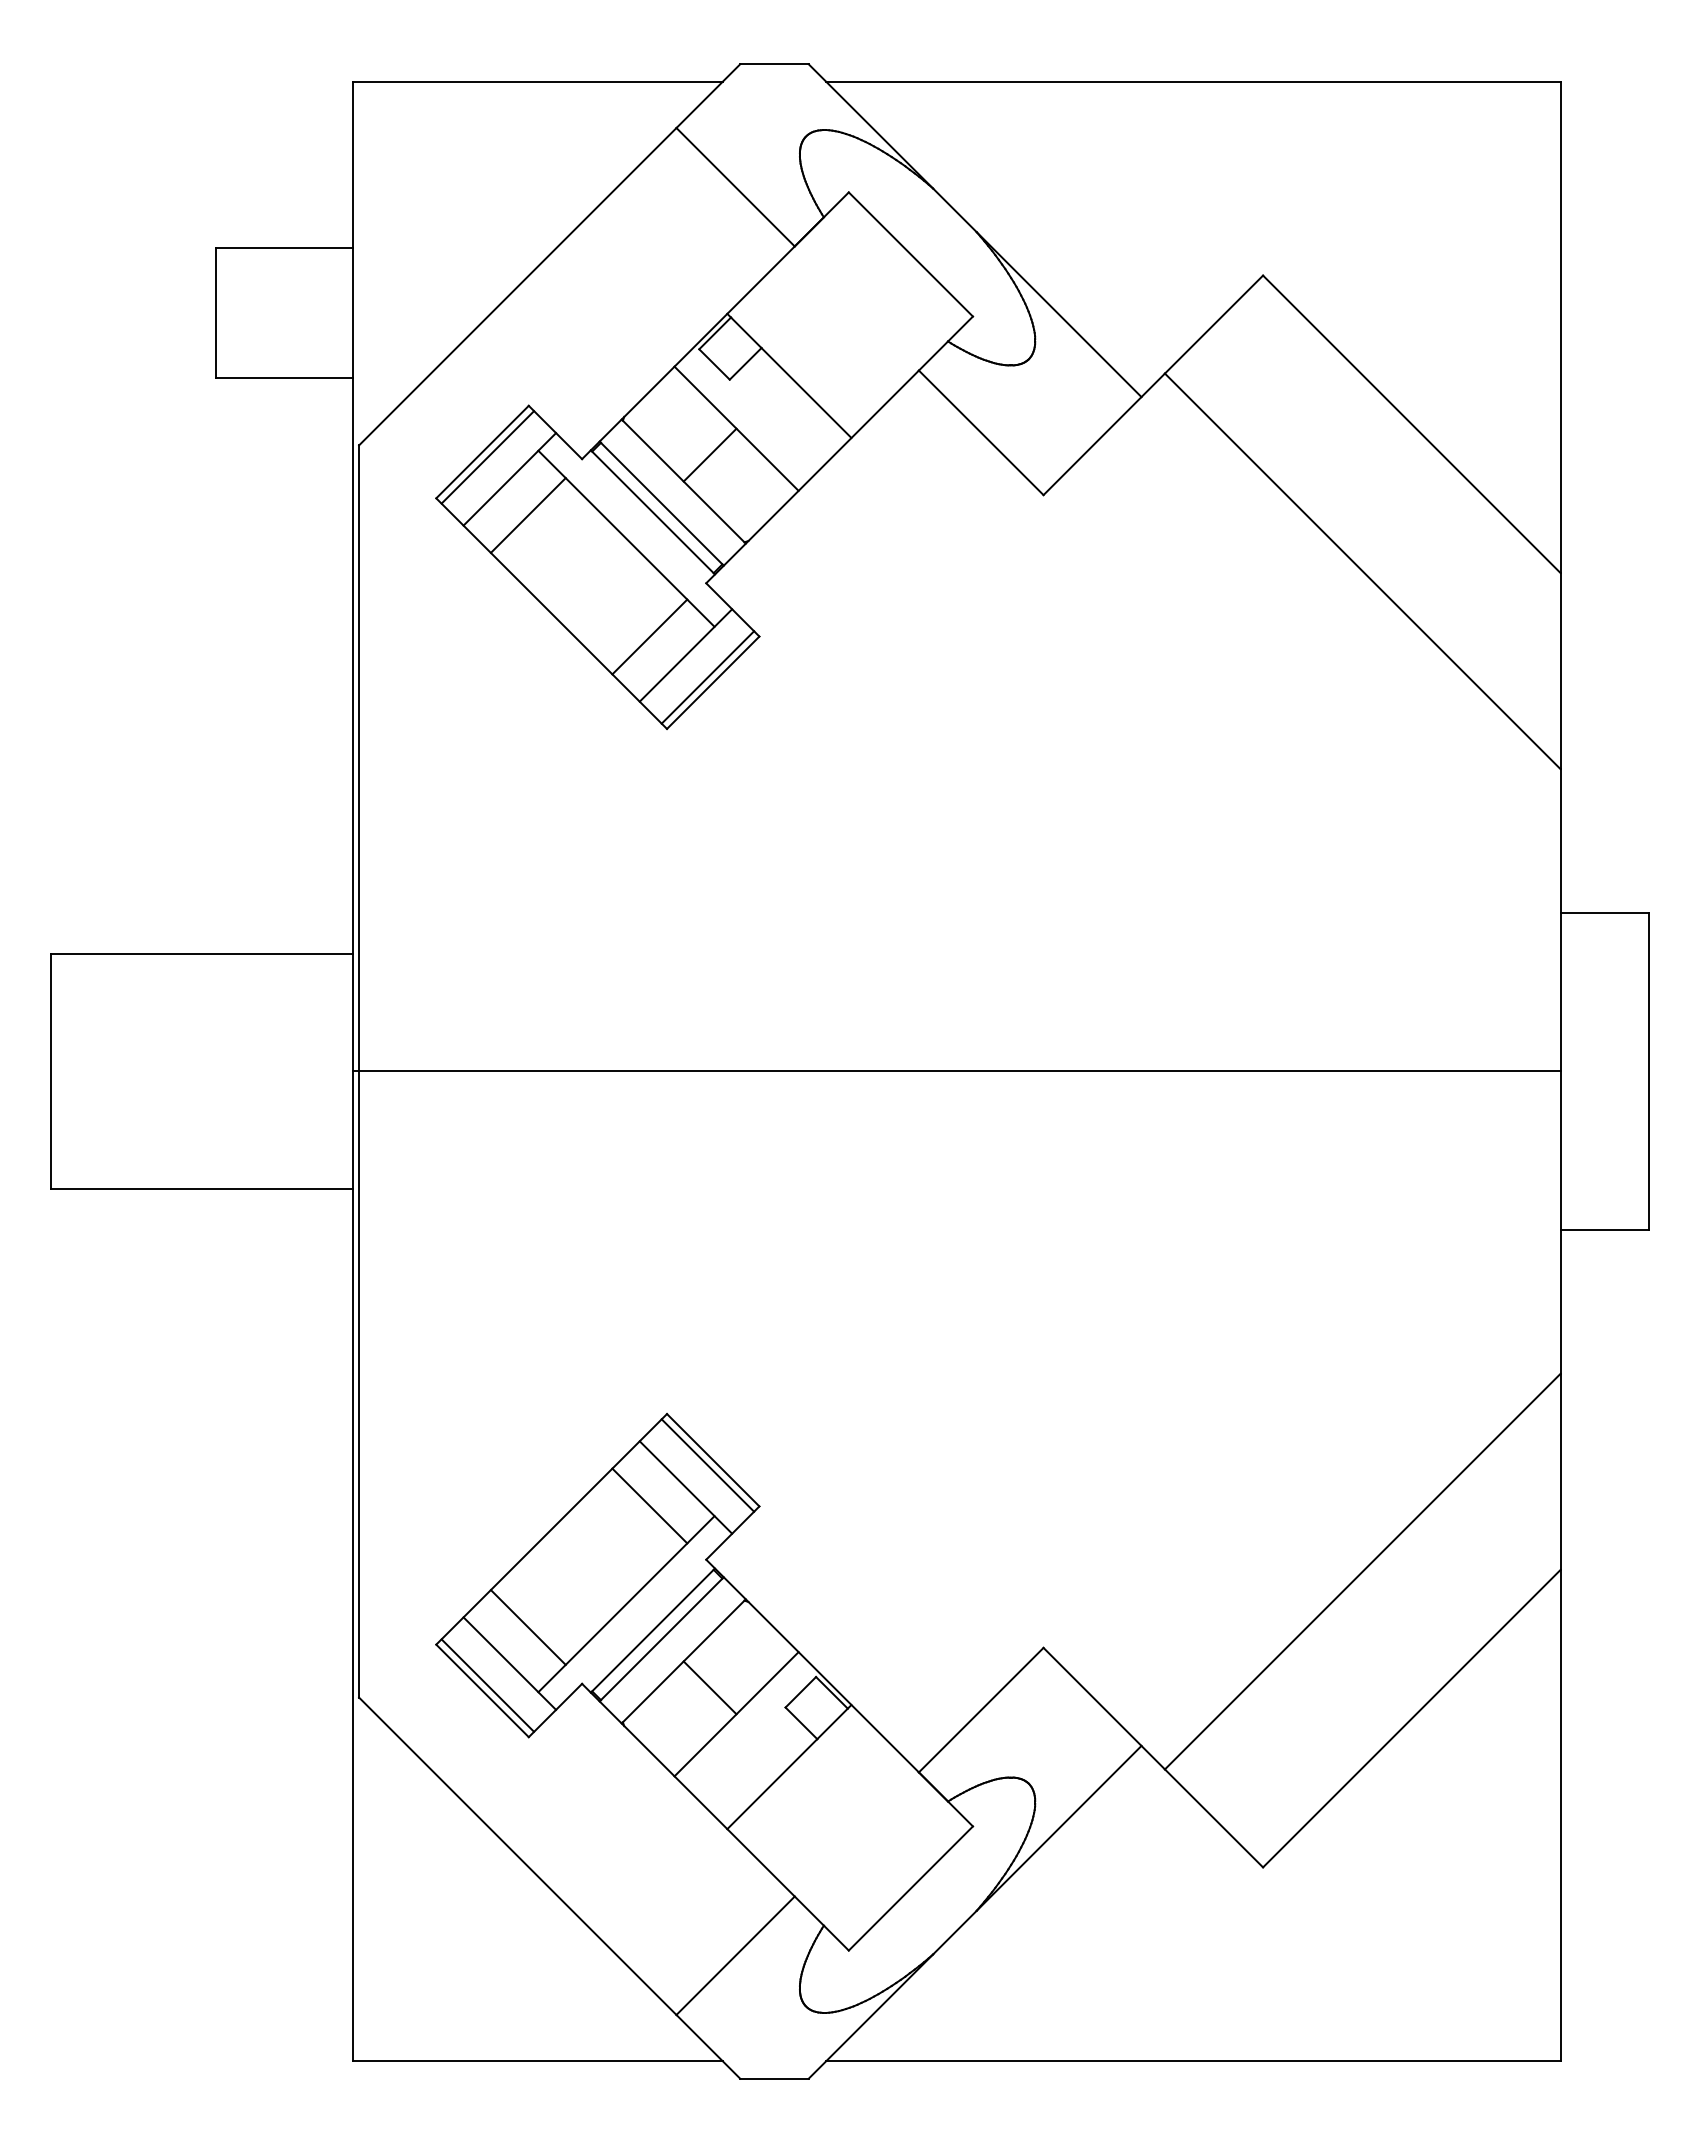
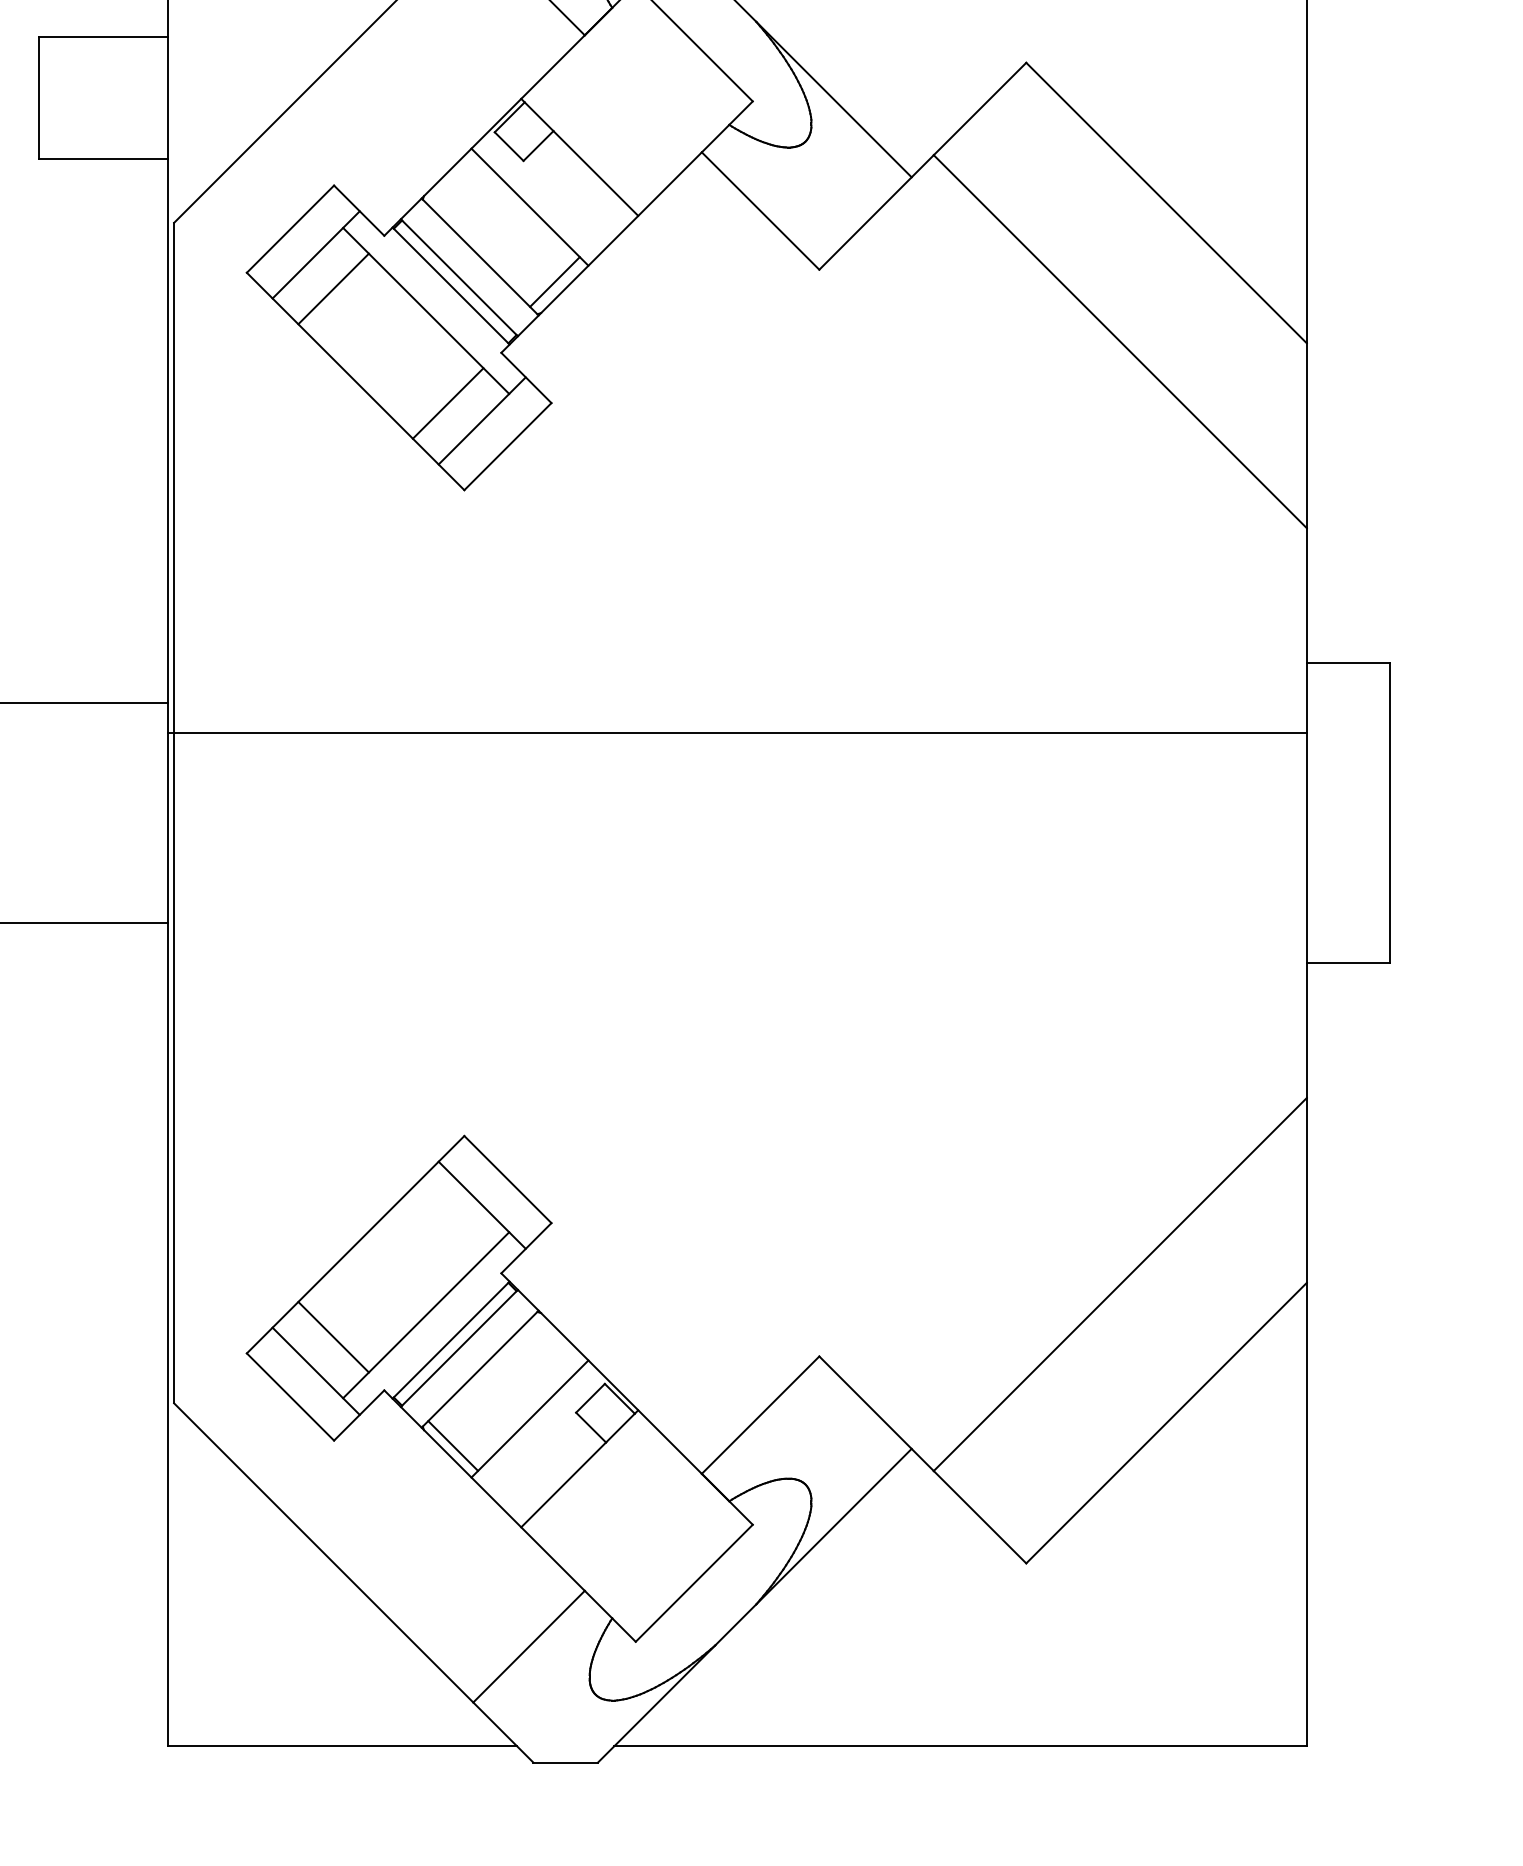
line: (709, 454) -> (554, 281), moved
line: (487, 457) -> (295, 234), removed
line: (707, 677) -> (502, 441), removed
line: (956, 1071) -> (737, 732), moved
line: (707, 1465) -> (502, 1184), removed
line: (649, 1505) -> (447, 1222), removed
line: (487, 1685) -> (295, 1391), removed
line: (709, 1687) -> (452, 1445), moved

